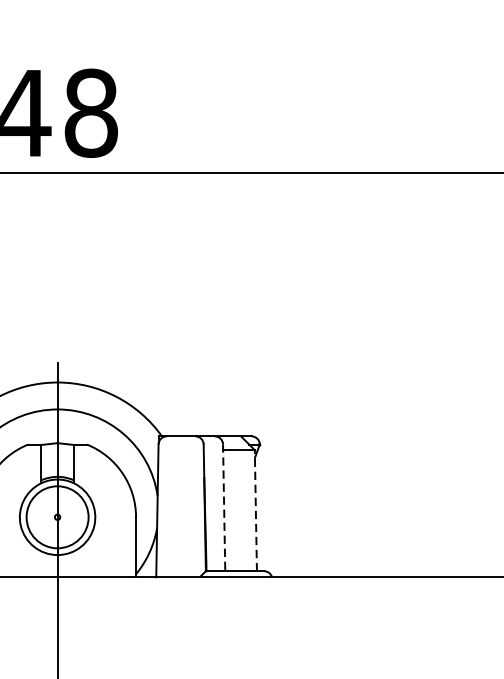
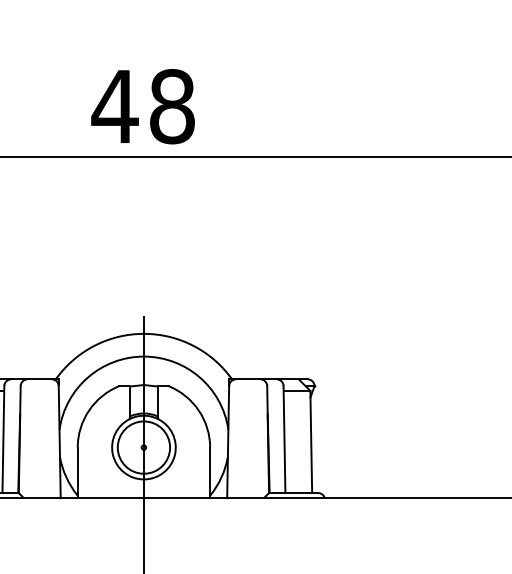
line: (224, 507) -> (284, 439), dashed -> solid
line: (256, 510) -> (311, 441), dashed -> solid

